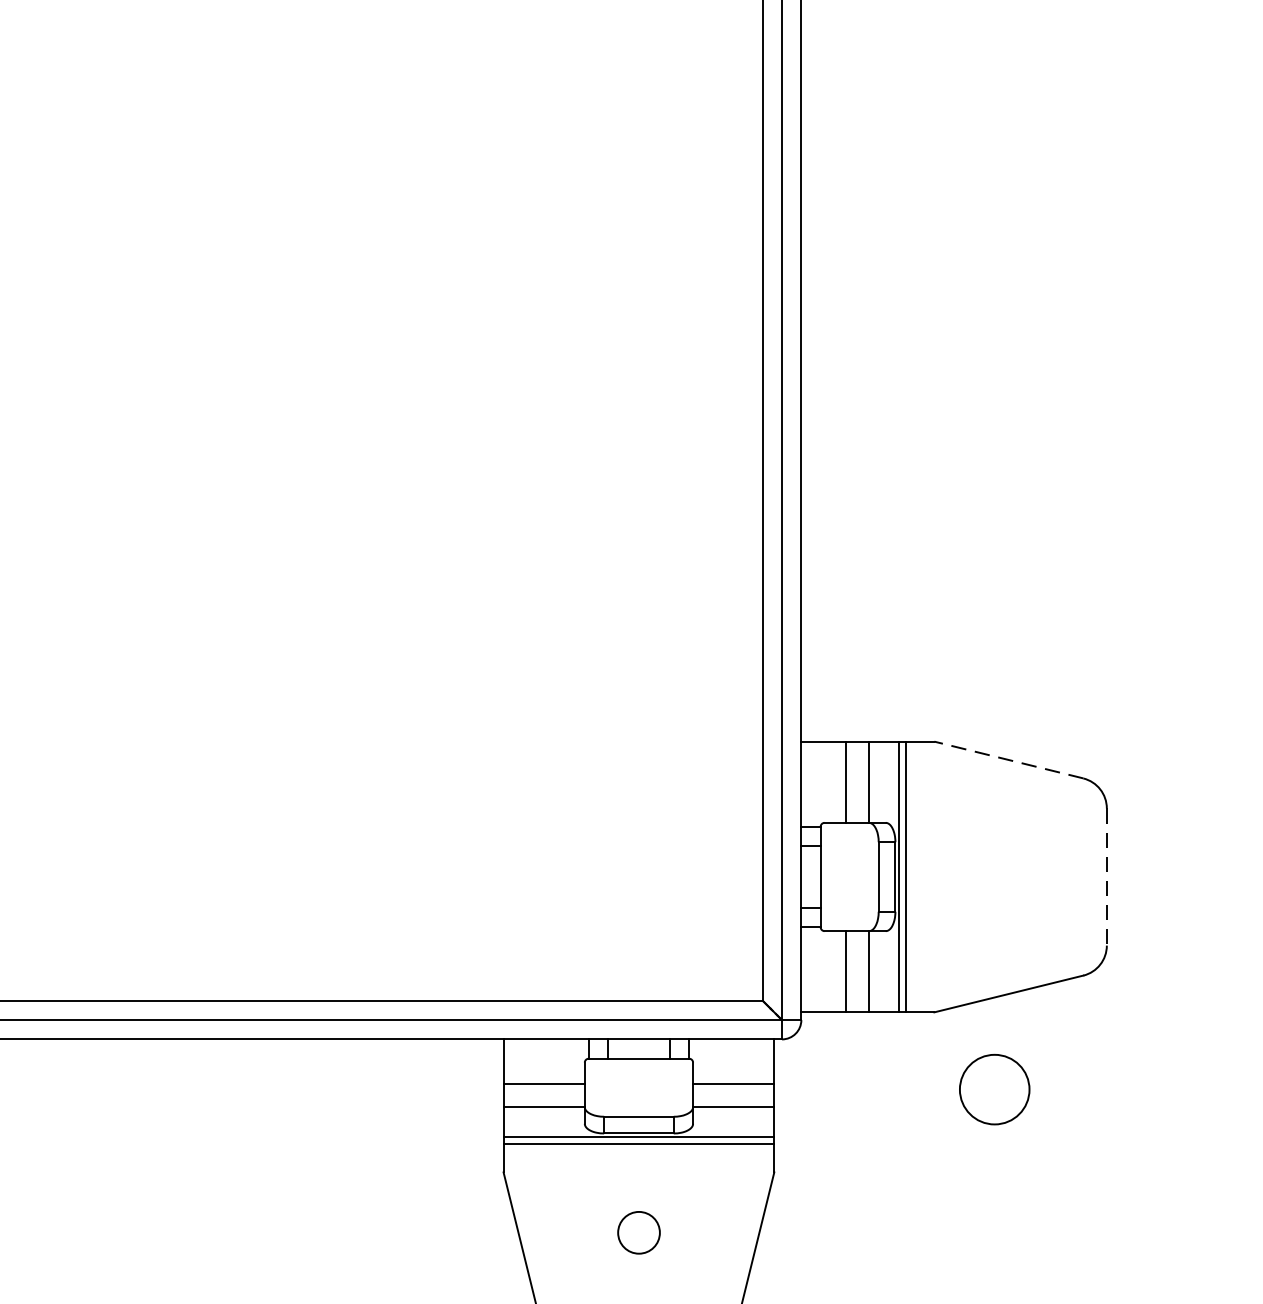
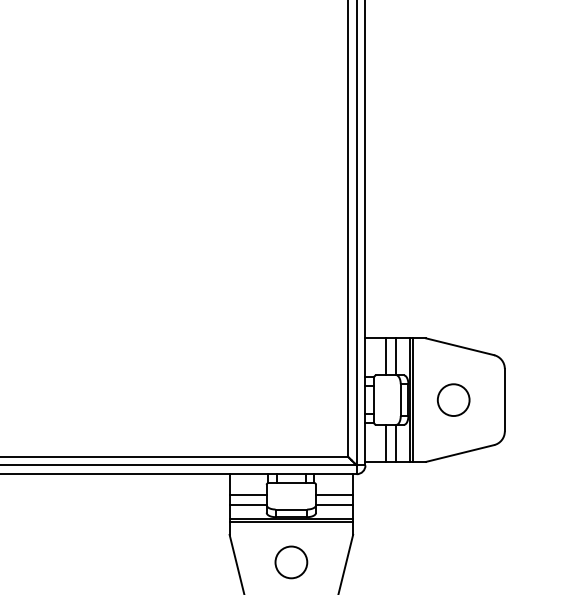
line: (1009, 759) -> (460, 346), dashed -> solid
line: (1106, 877) -> (504, 400), dashed -> solid
circle: (994, 1088) -> (453, 399), moved
circle: (639, 1232) -> (291, 562), size x1.67

